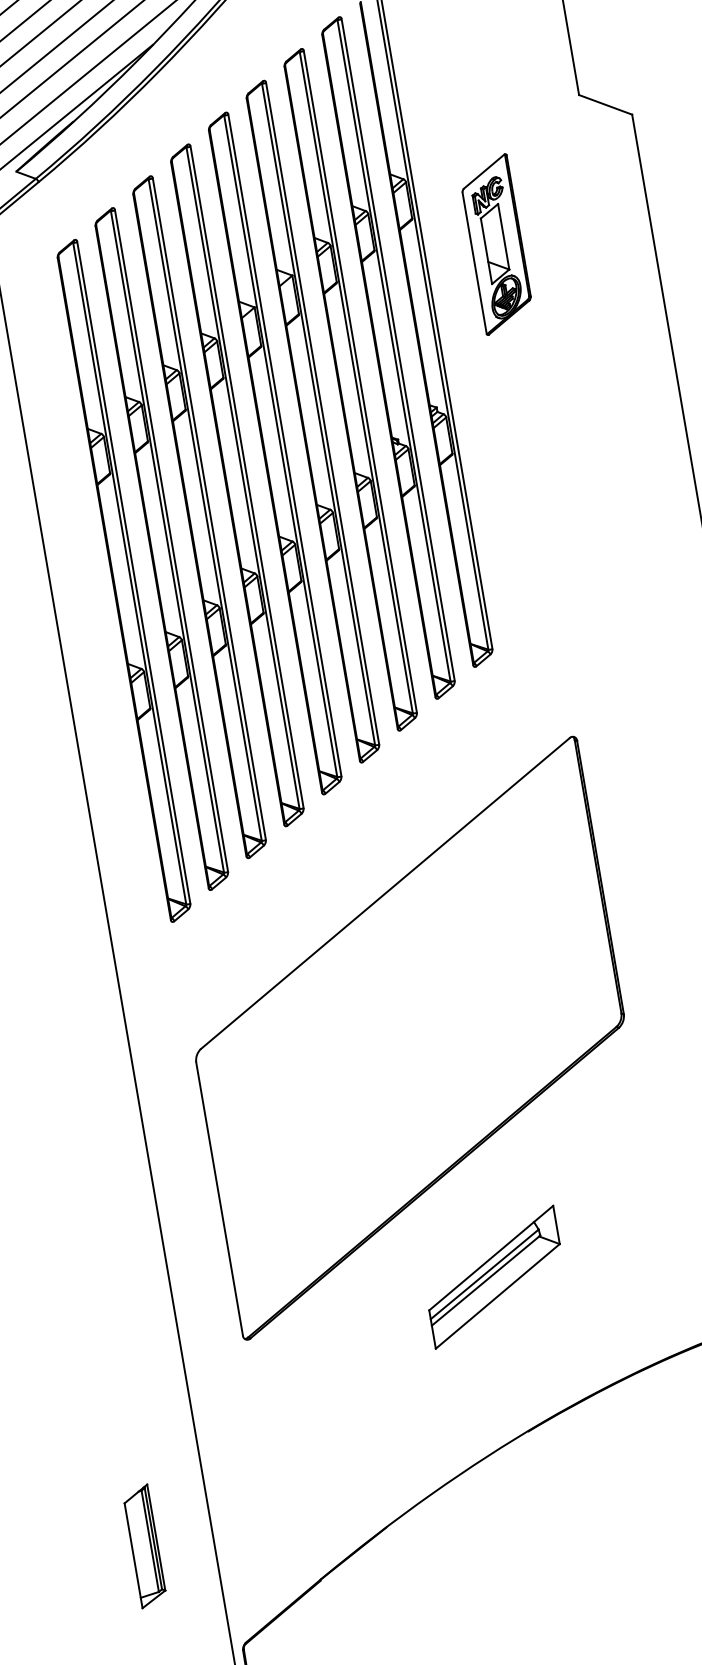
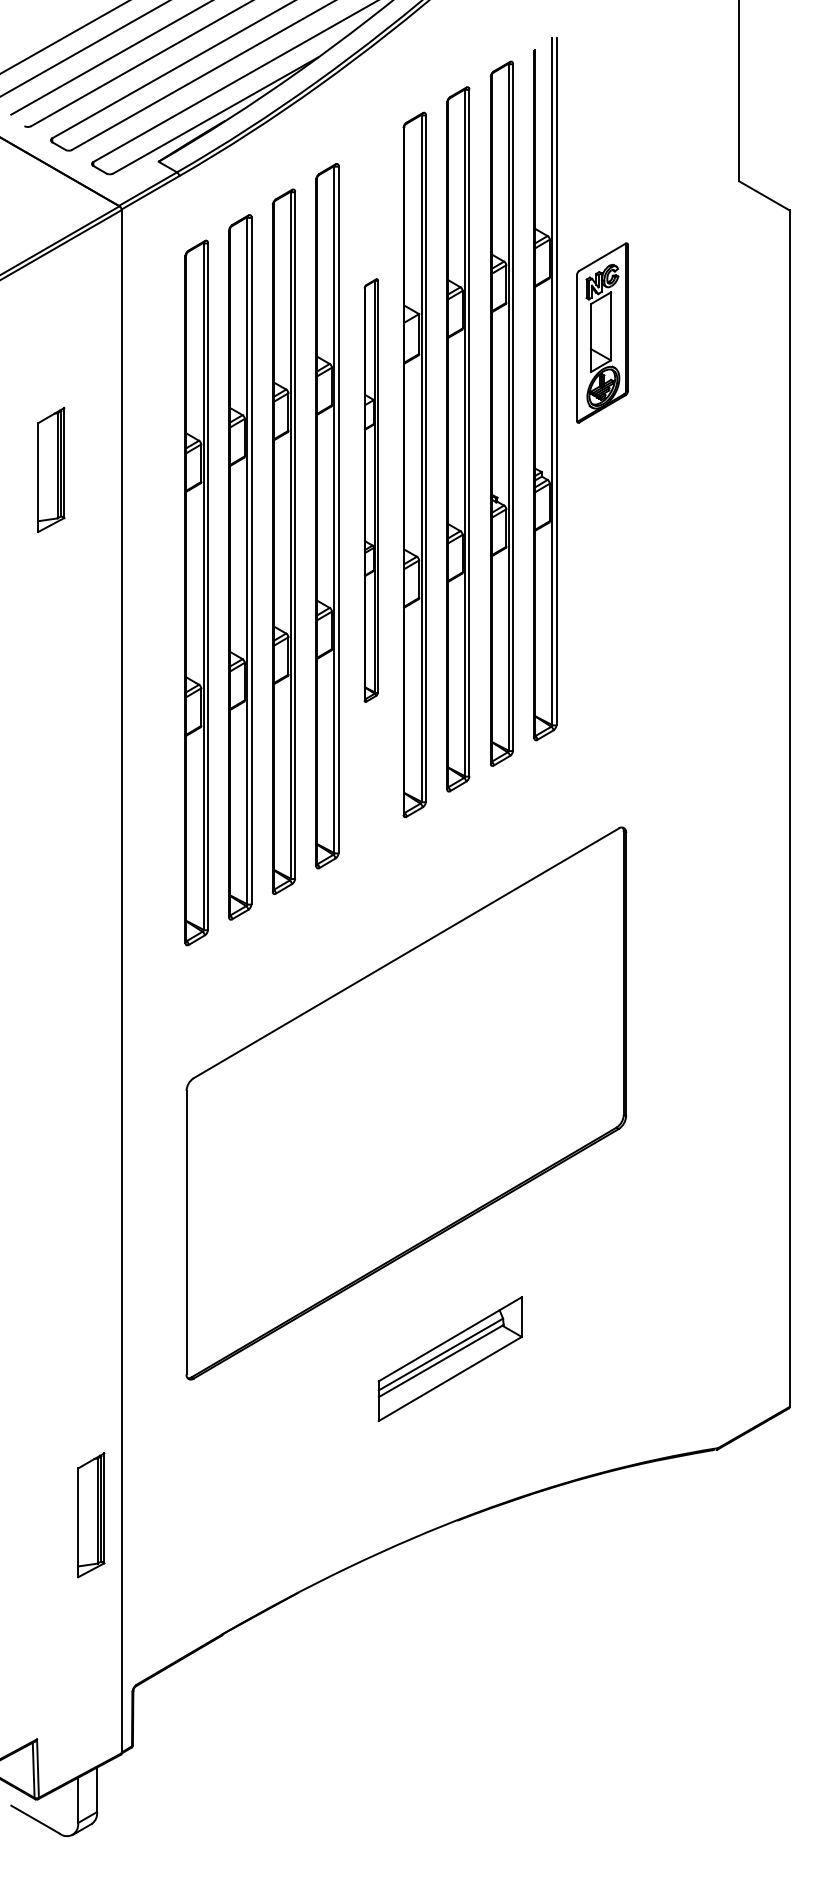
part: (496, 244) -> (602, 332), moved
part: (275, 453) -> (371, 490), size x0.6
part: (145, 1546) -> (91, 1515), moved

